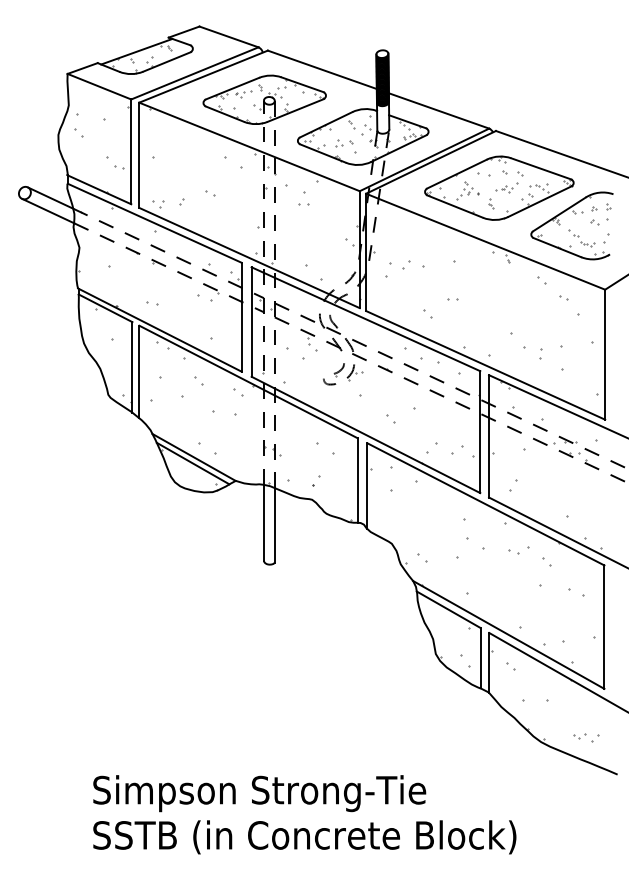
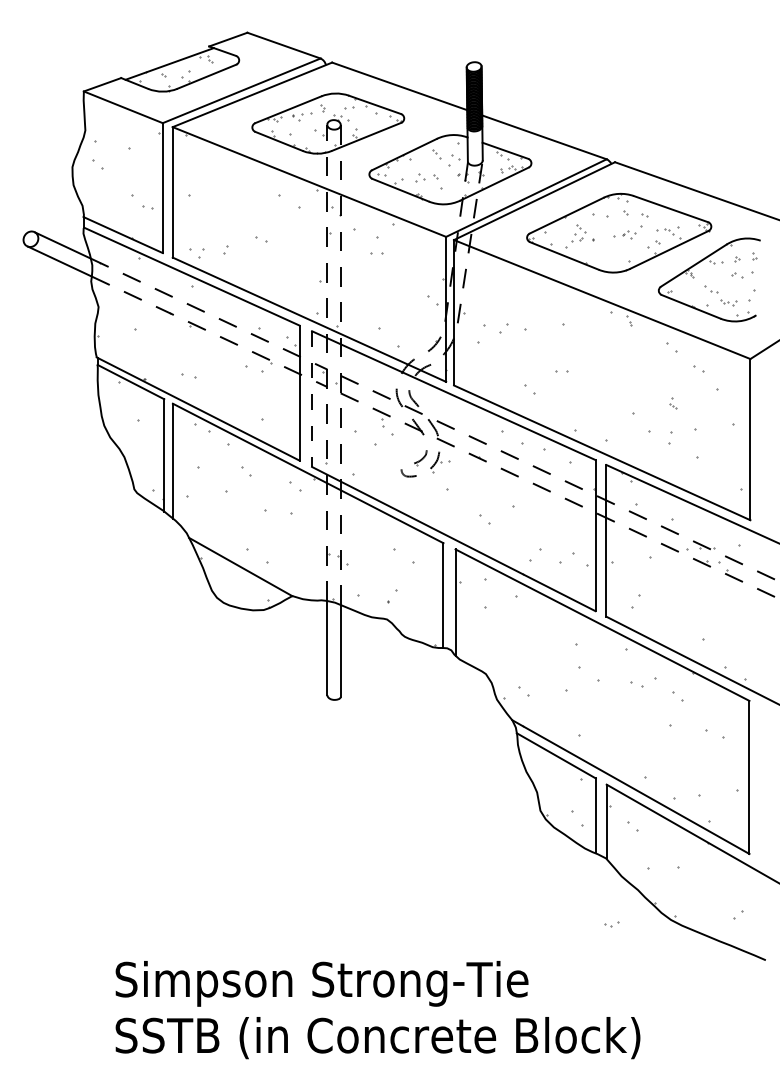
part: (491, 203) -> (673, 403), moved
line: (251, 322) -> (312, 399), solid -> dashed
line: (193, 463) -> (239, 574), removed
part: (579, 736) -> (611, 924), moved

